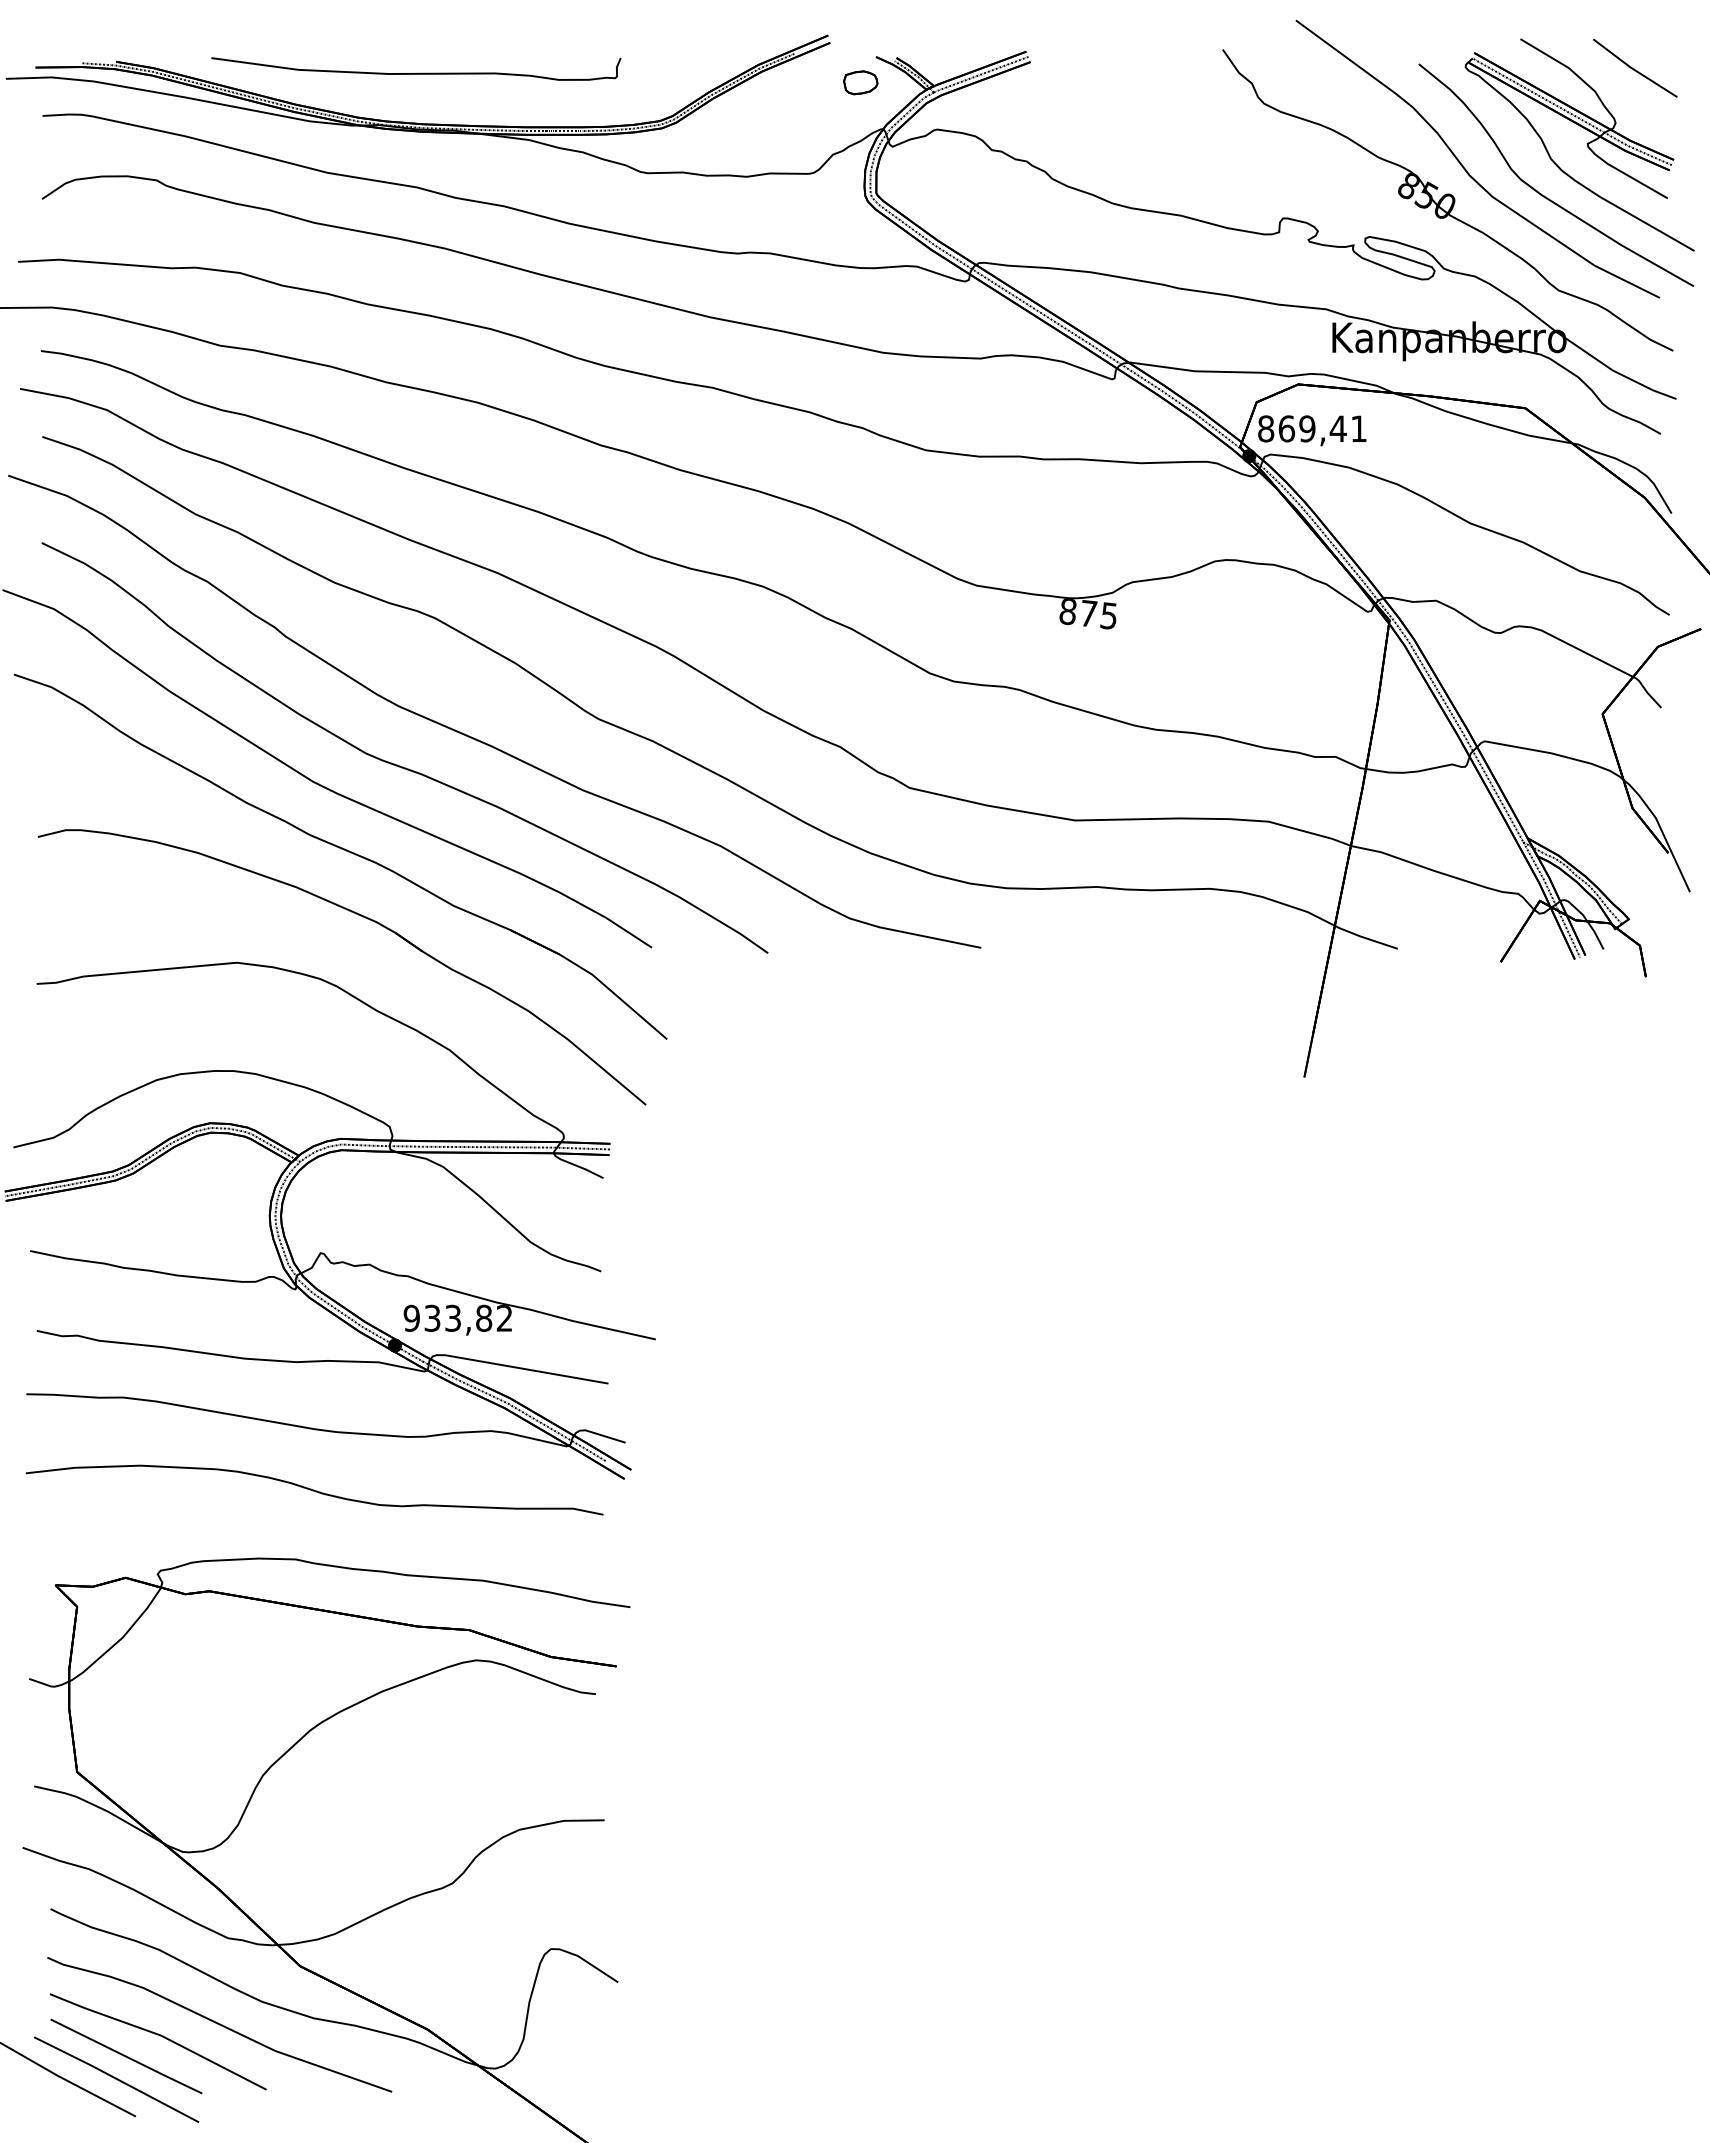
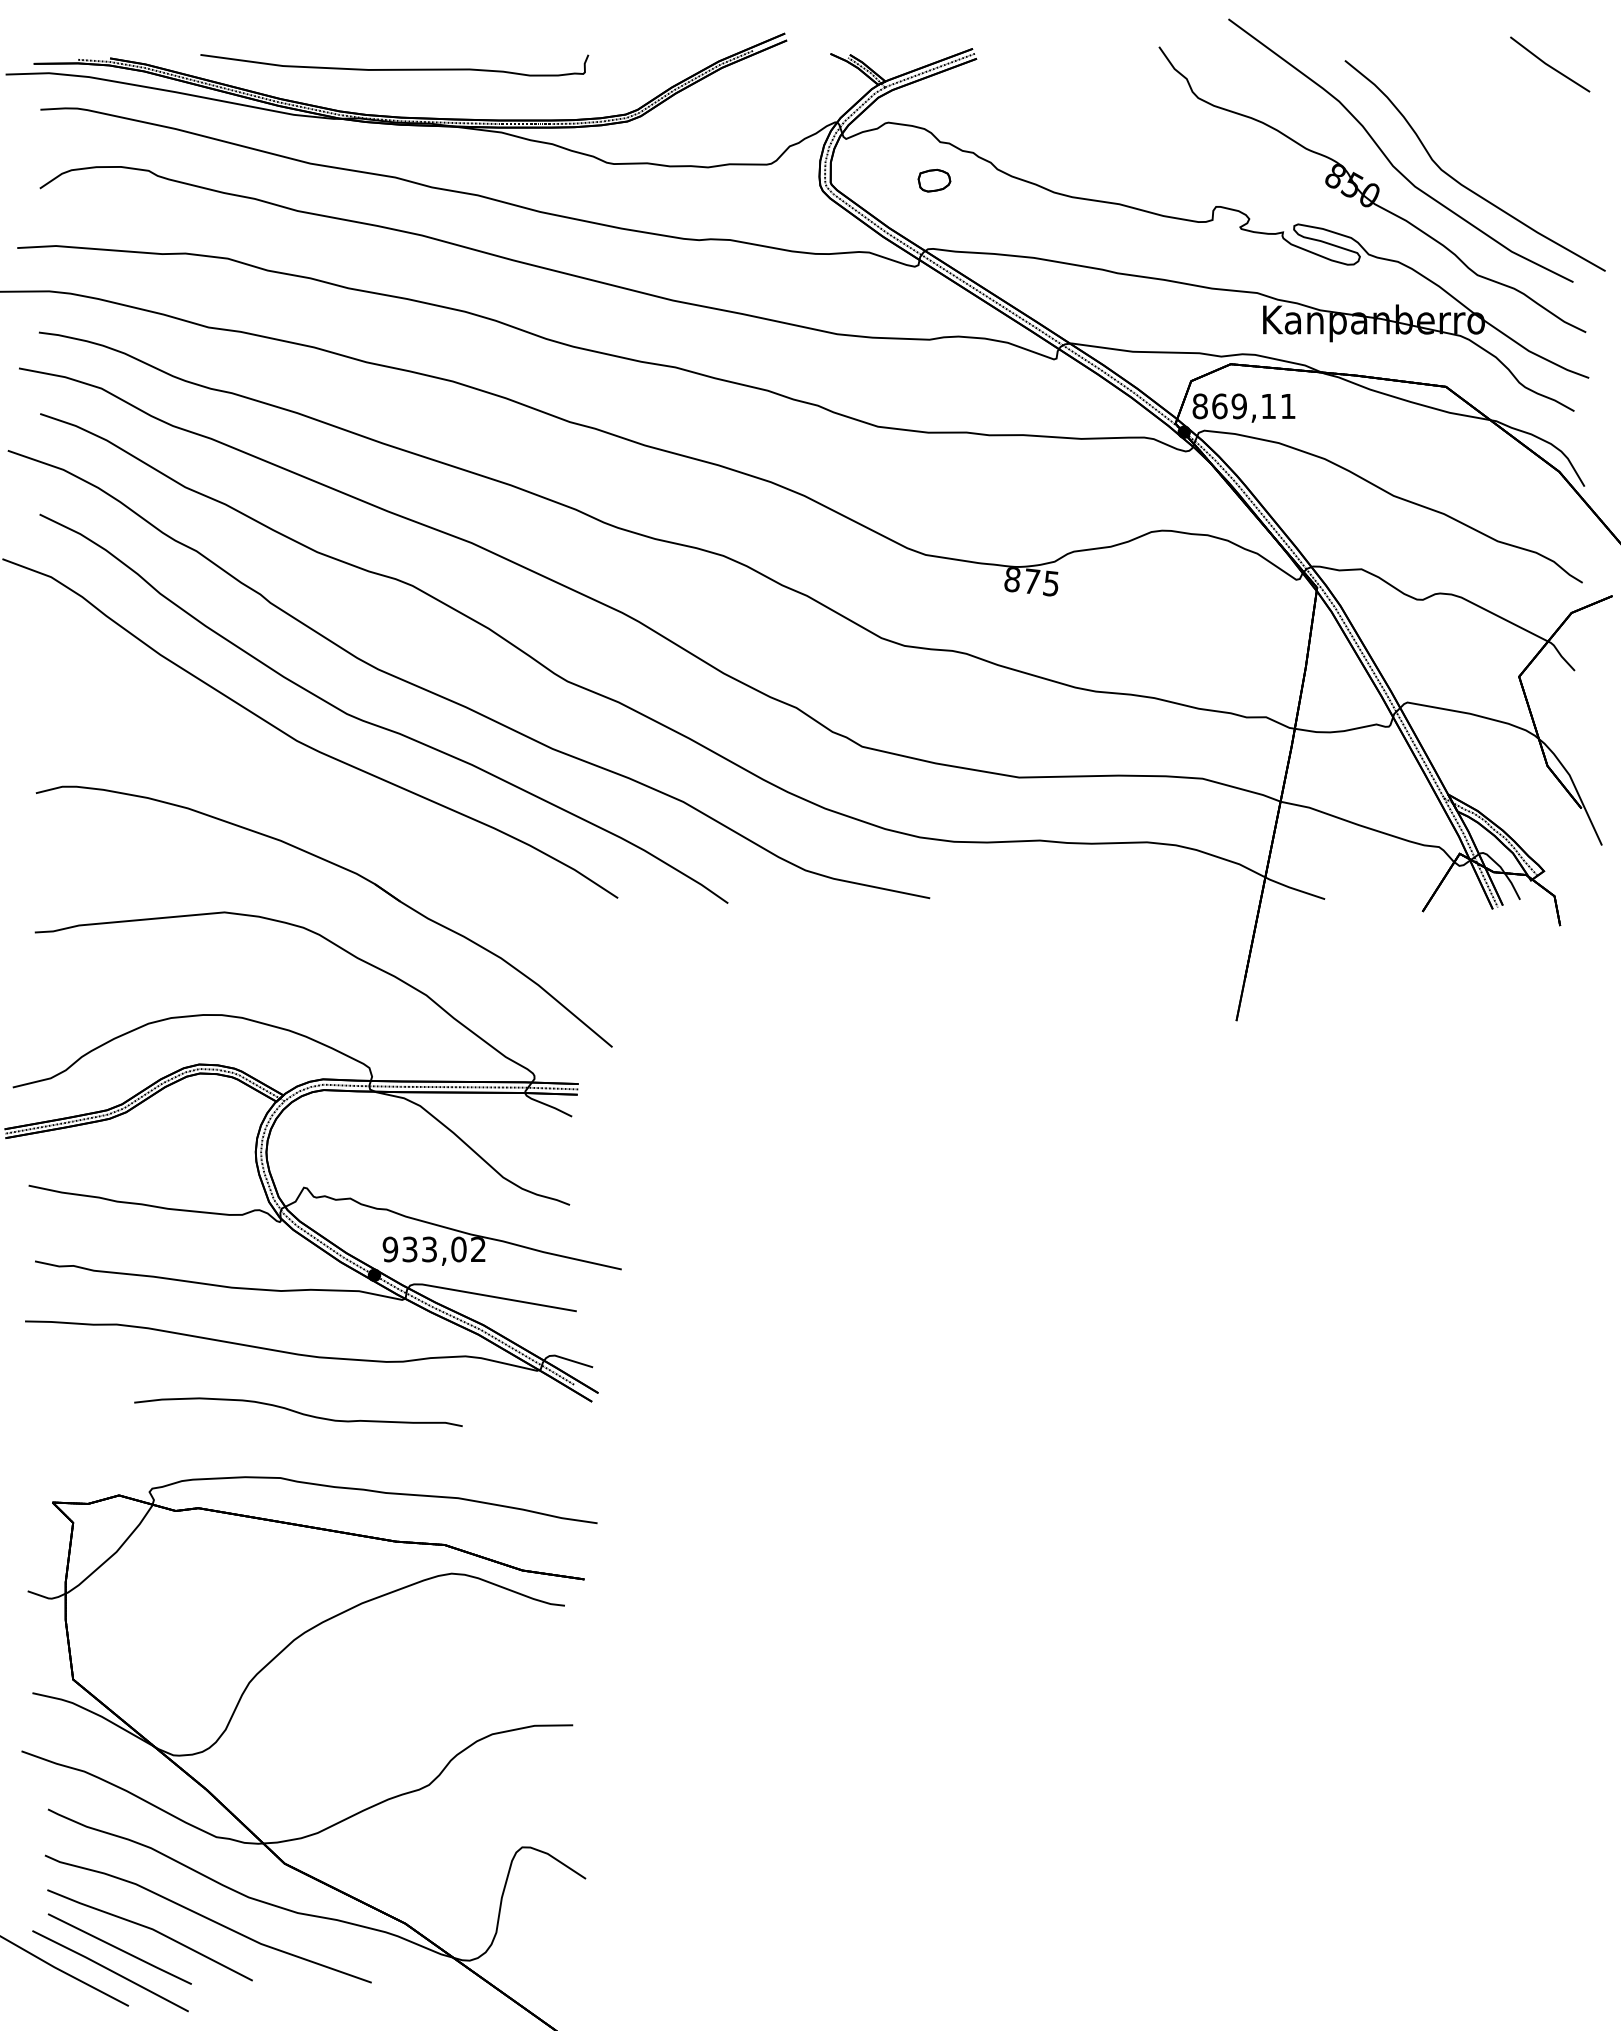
part: (860, 82) -> (934, 180), moved
part: (1586, 143) -> (1503, 135), removed
text: (1337, 428) -> (1267, 406), 869,41 -> 869,11
part: (343, 850) -> (325, 806), removed
text: (484, 1318) -> (459, 1249), 933,82 -> 933,02
part: (314, 1489) -> (298, 1411), size x0.6

